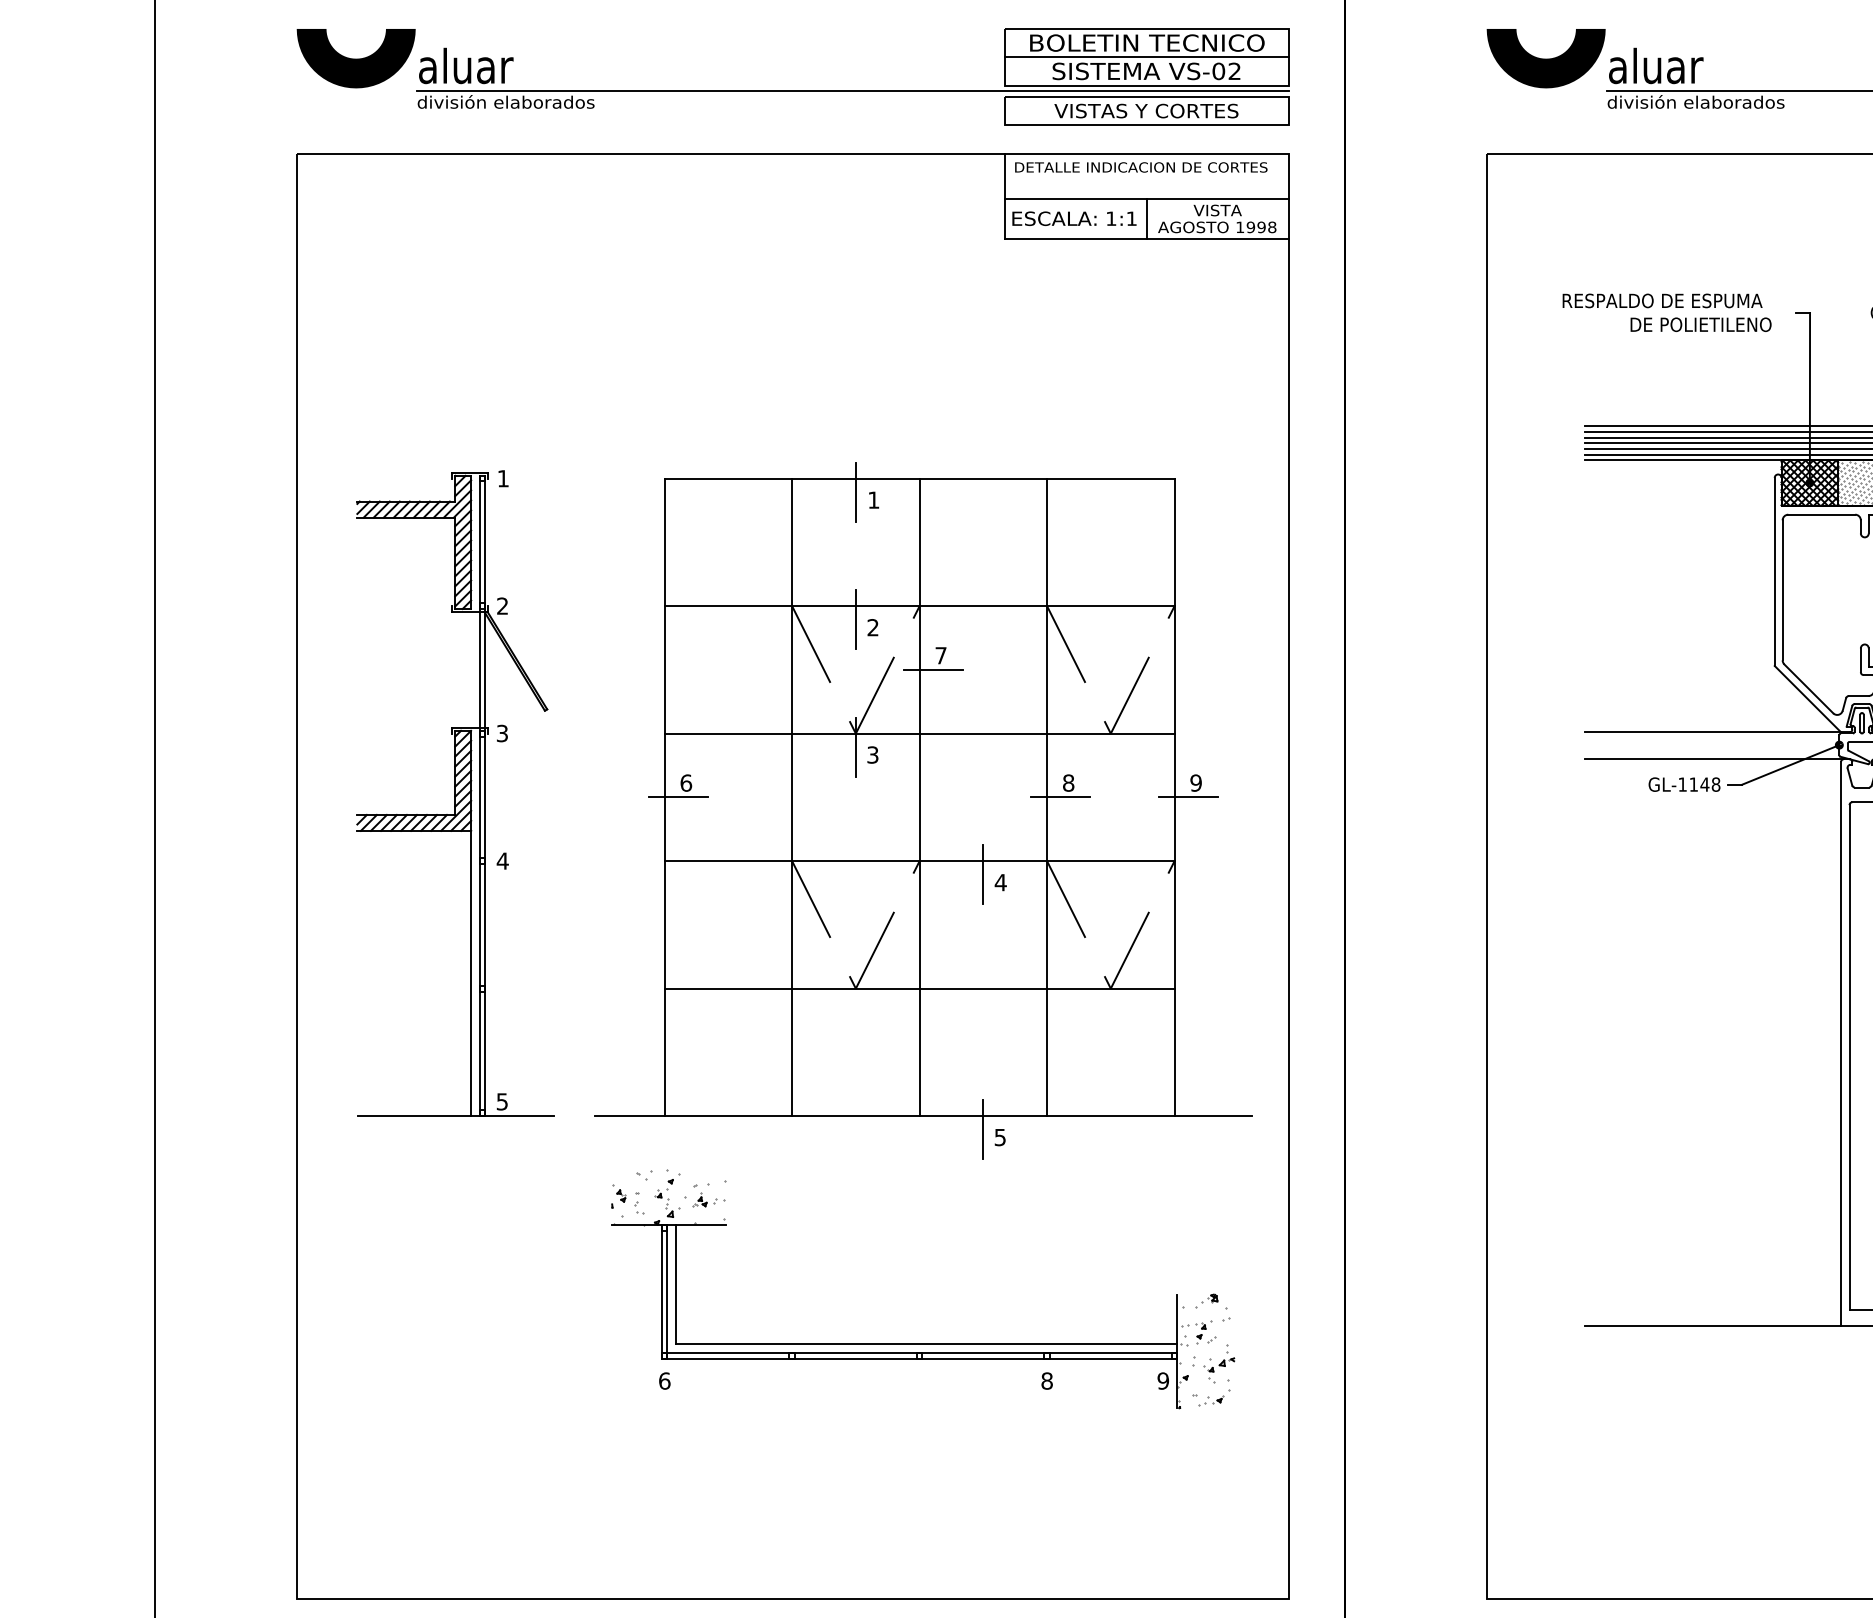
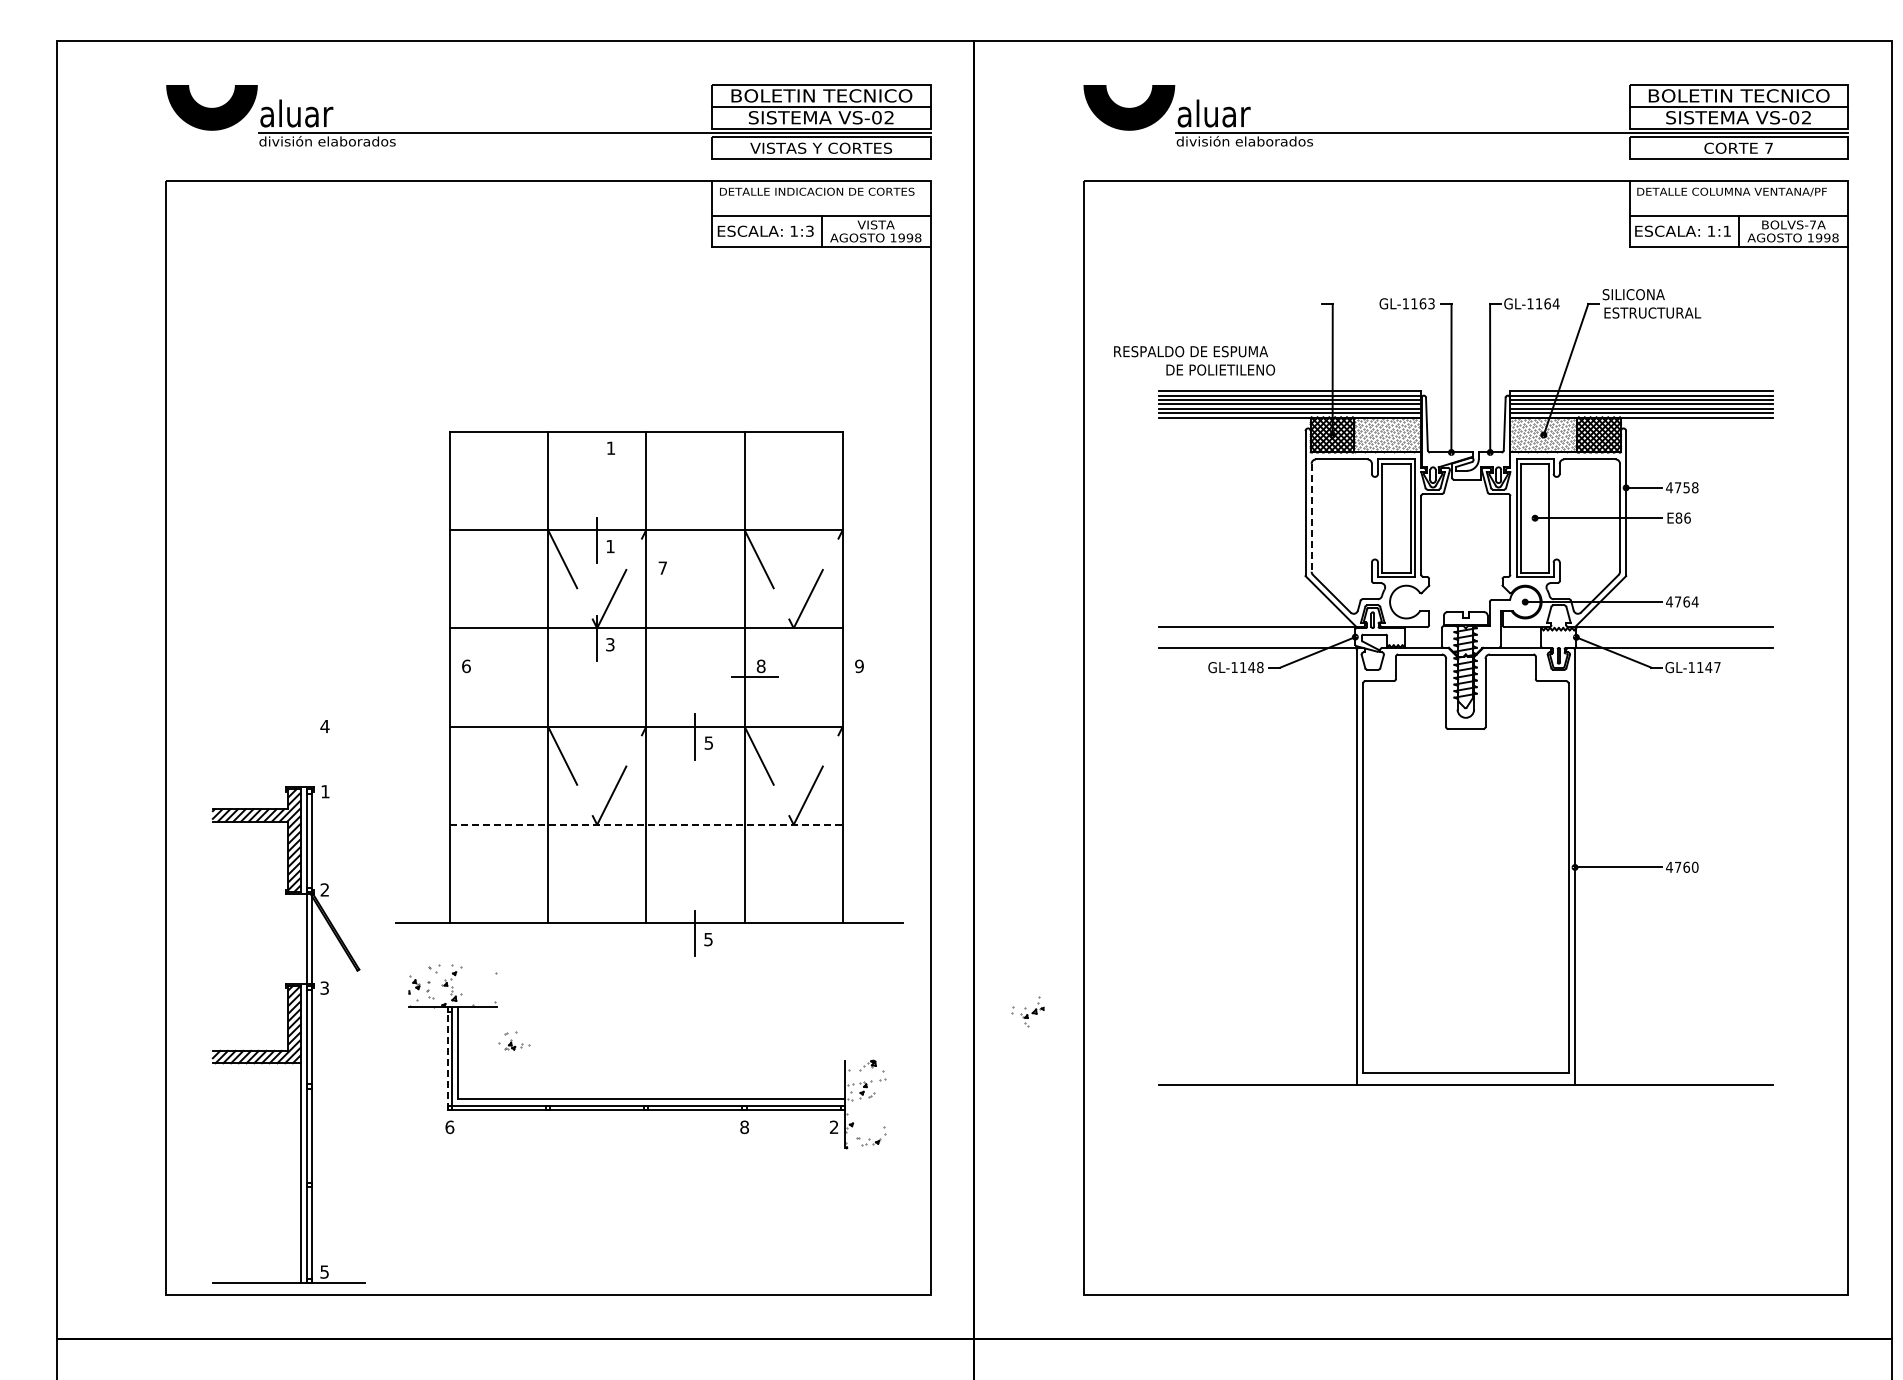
text: (1131, 217) -> (809, 230), 1:1 -> 1:3
text: (1667, 312) -> (1194, 360), moved
line: (856, 491) -> (597, 441), removed
line: (1782, 589) -> (1311, 517), solid -> dashed
text: (873, 627) -> (610, 546), 2 -> 1
line: (932, 670) -> (656, 579), removed
part: (455, 793) -> (288, 1034), moved
line: (677, 797) -> (459, 677), removed
line: (1188, 797) -> (853, 677), removed
text: (1000, 881) -> (708, 742), 4 -> 5
line: (919, 988) -> (646, 824), solid -> dashed
part: (705, 1194) -> (514, 1040), moved
line: (661, 1291) -> (447, 1058), solid -> dashed
part: (1213, 1363) -> (1027, 1011), moved
text: (1162, 1381) -> (833, 1127), 9 -> 2

